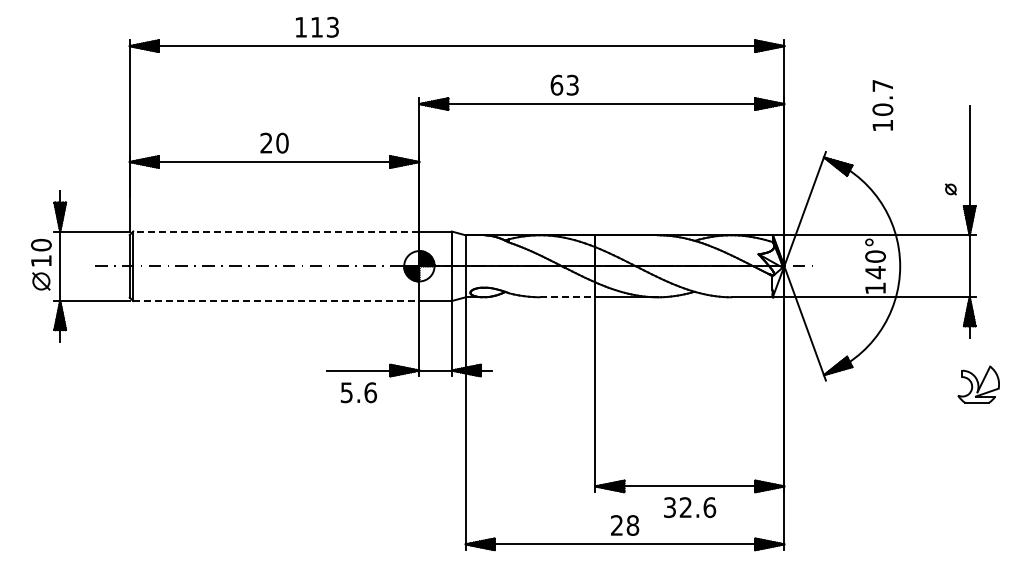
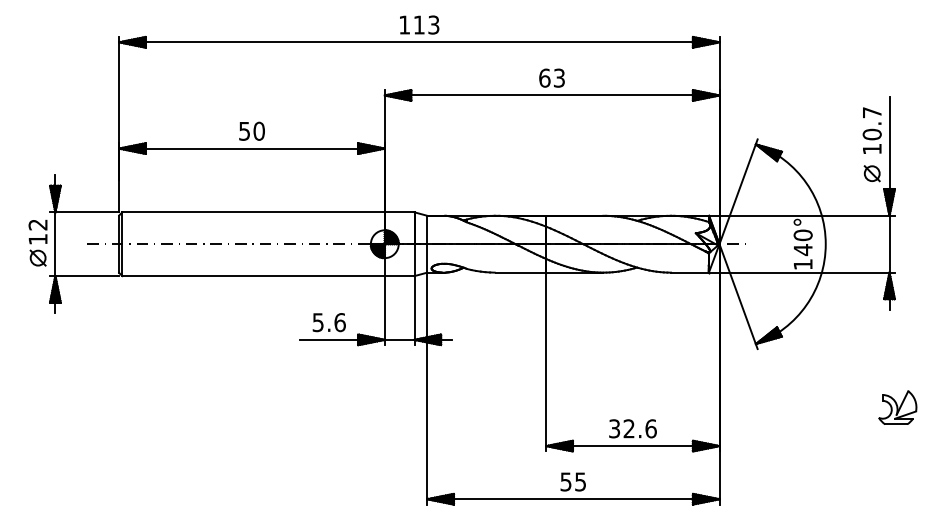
text: (317, 26) -> (419, 24), moved
text: (564, 84) -> (551, 77), moved
text: (882, 105) -> (871, 130), moved
text: (266, 142) -> (244, 130), 20 -> 50
part: (950, 189) -> (871, 173), size x1.67
line: (275, 231) -> (252, 212), dashed -> solid
text: (41, 244) -> (38, 224), 10 -> 12
line: (567, 297) -> (520, 272), dashed -> solid
line: (276, 301) -> (253, 276), dashed -> solid
part: (978, 384) -> (897, 407), moved
text: (358, 392) -> (328, 322), moved
text: (690, 507) -> (633, 428), moved
text: (625, 525) -> (573, 481), 28 -> 55

